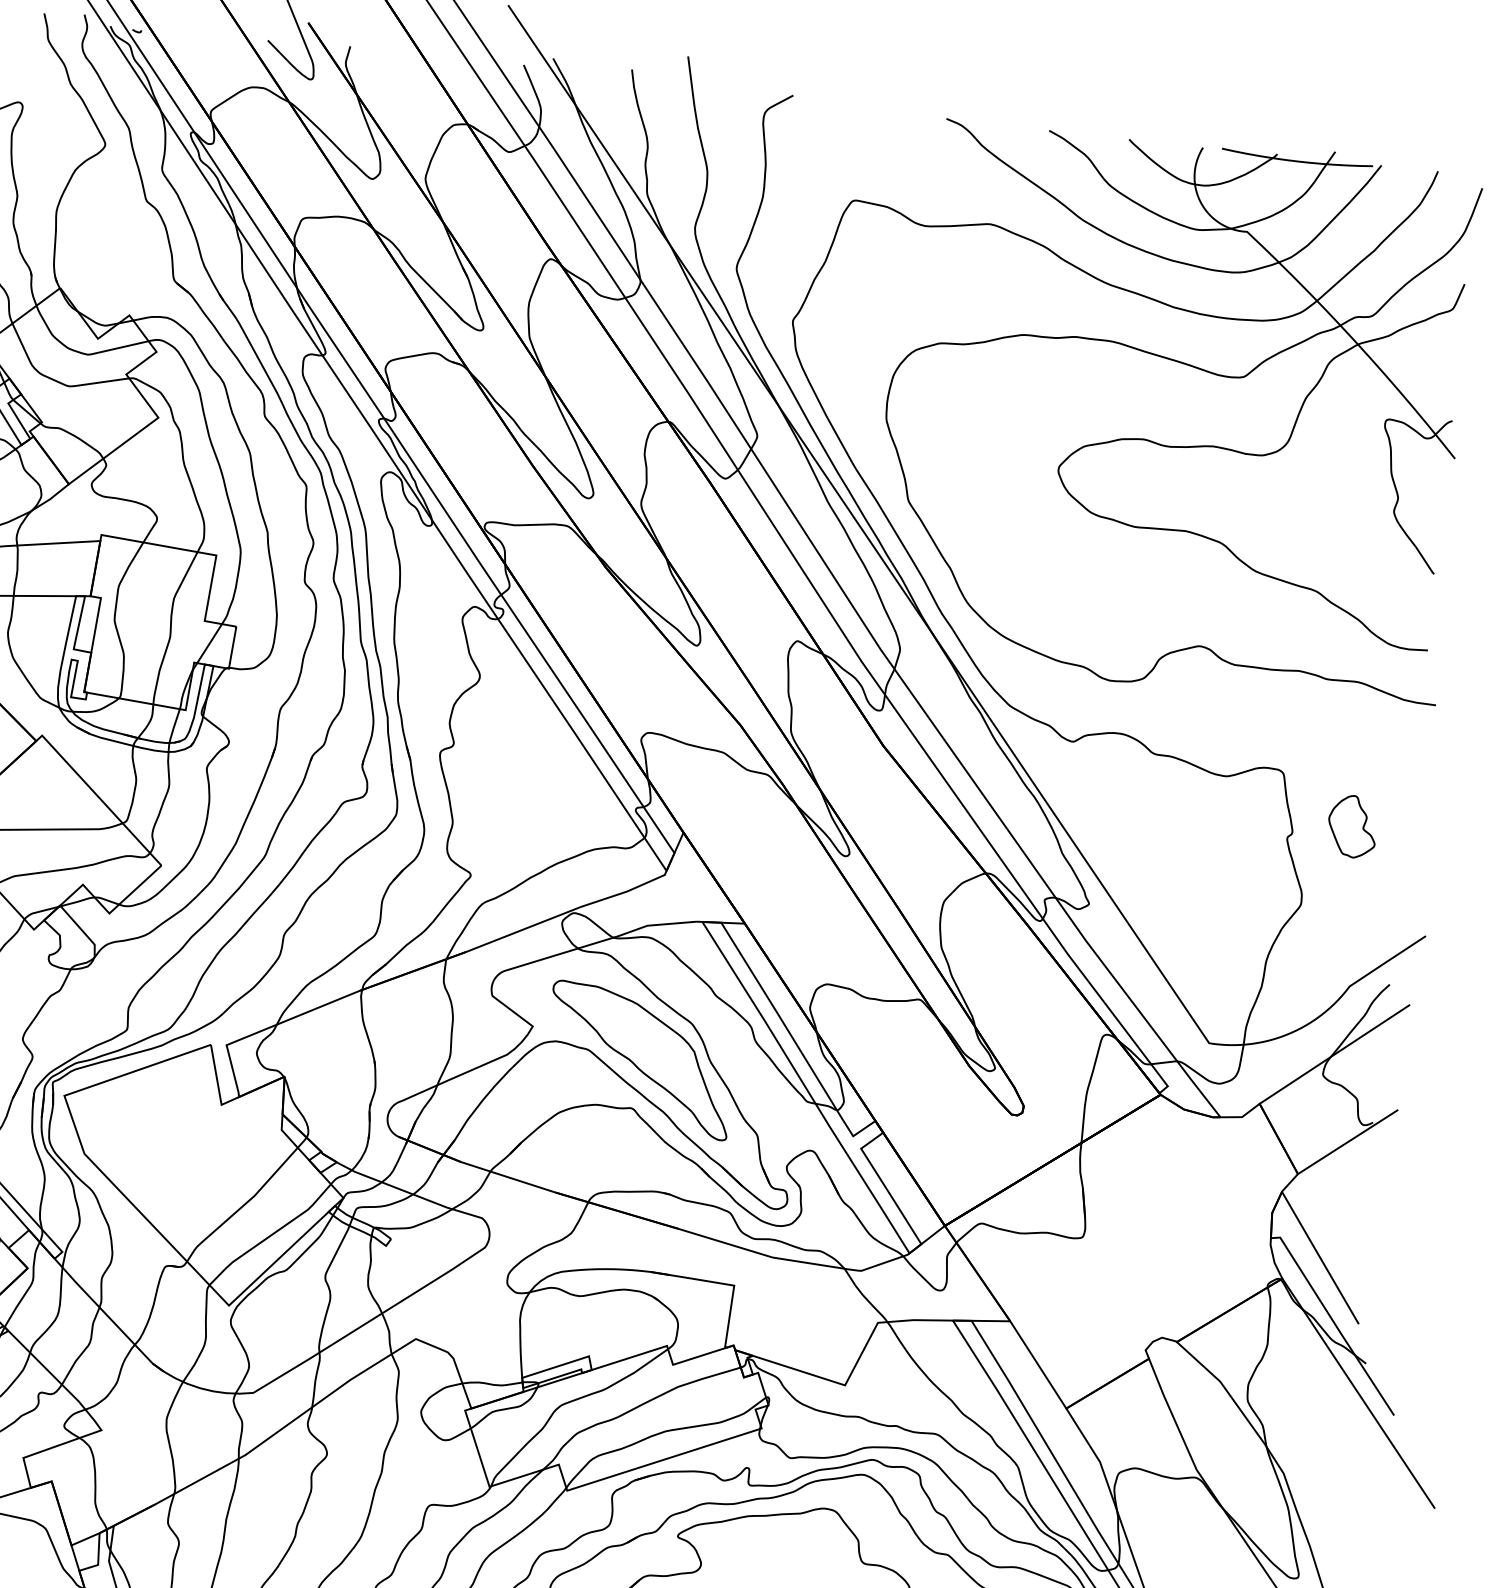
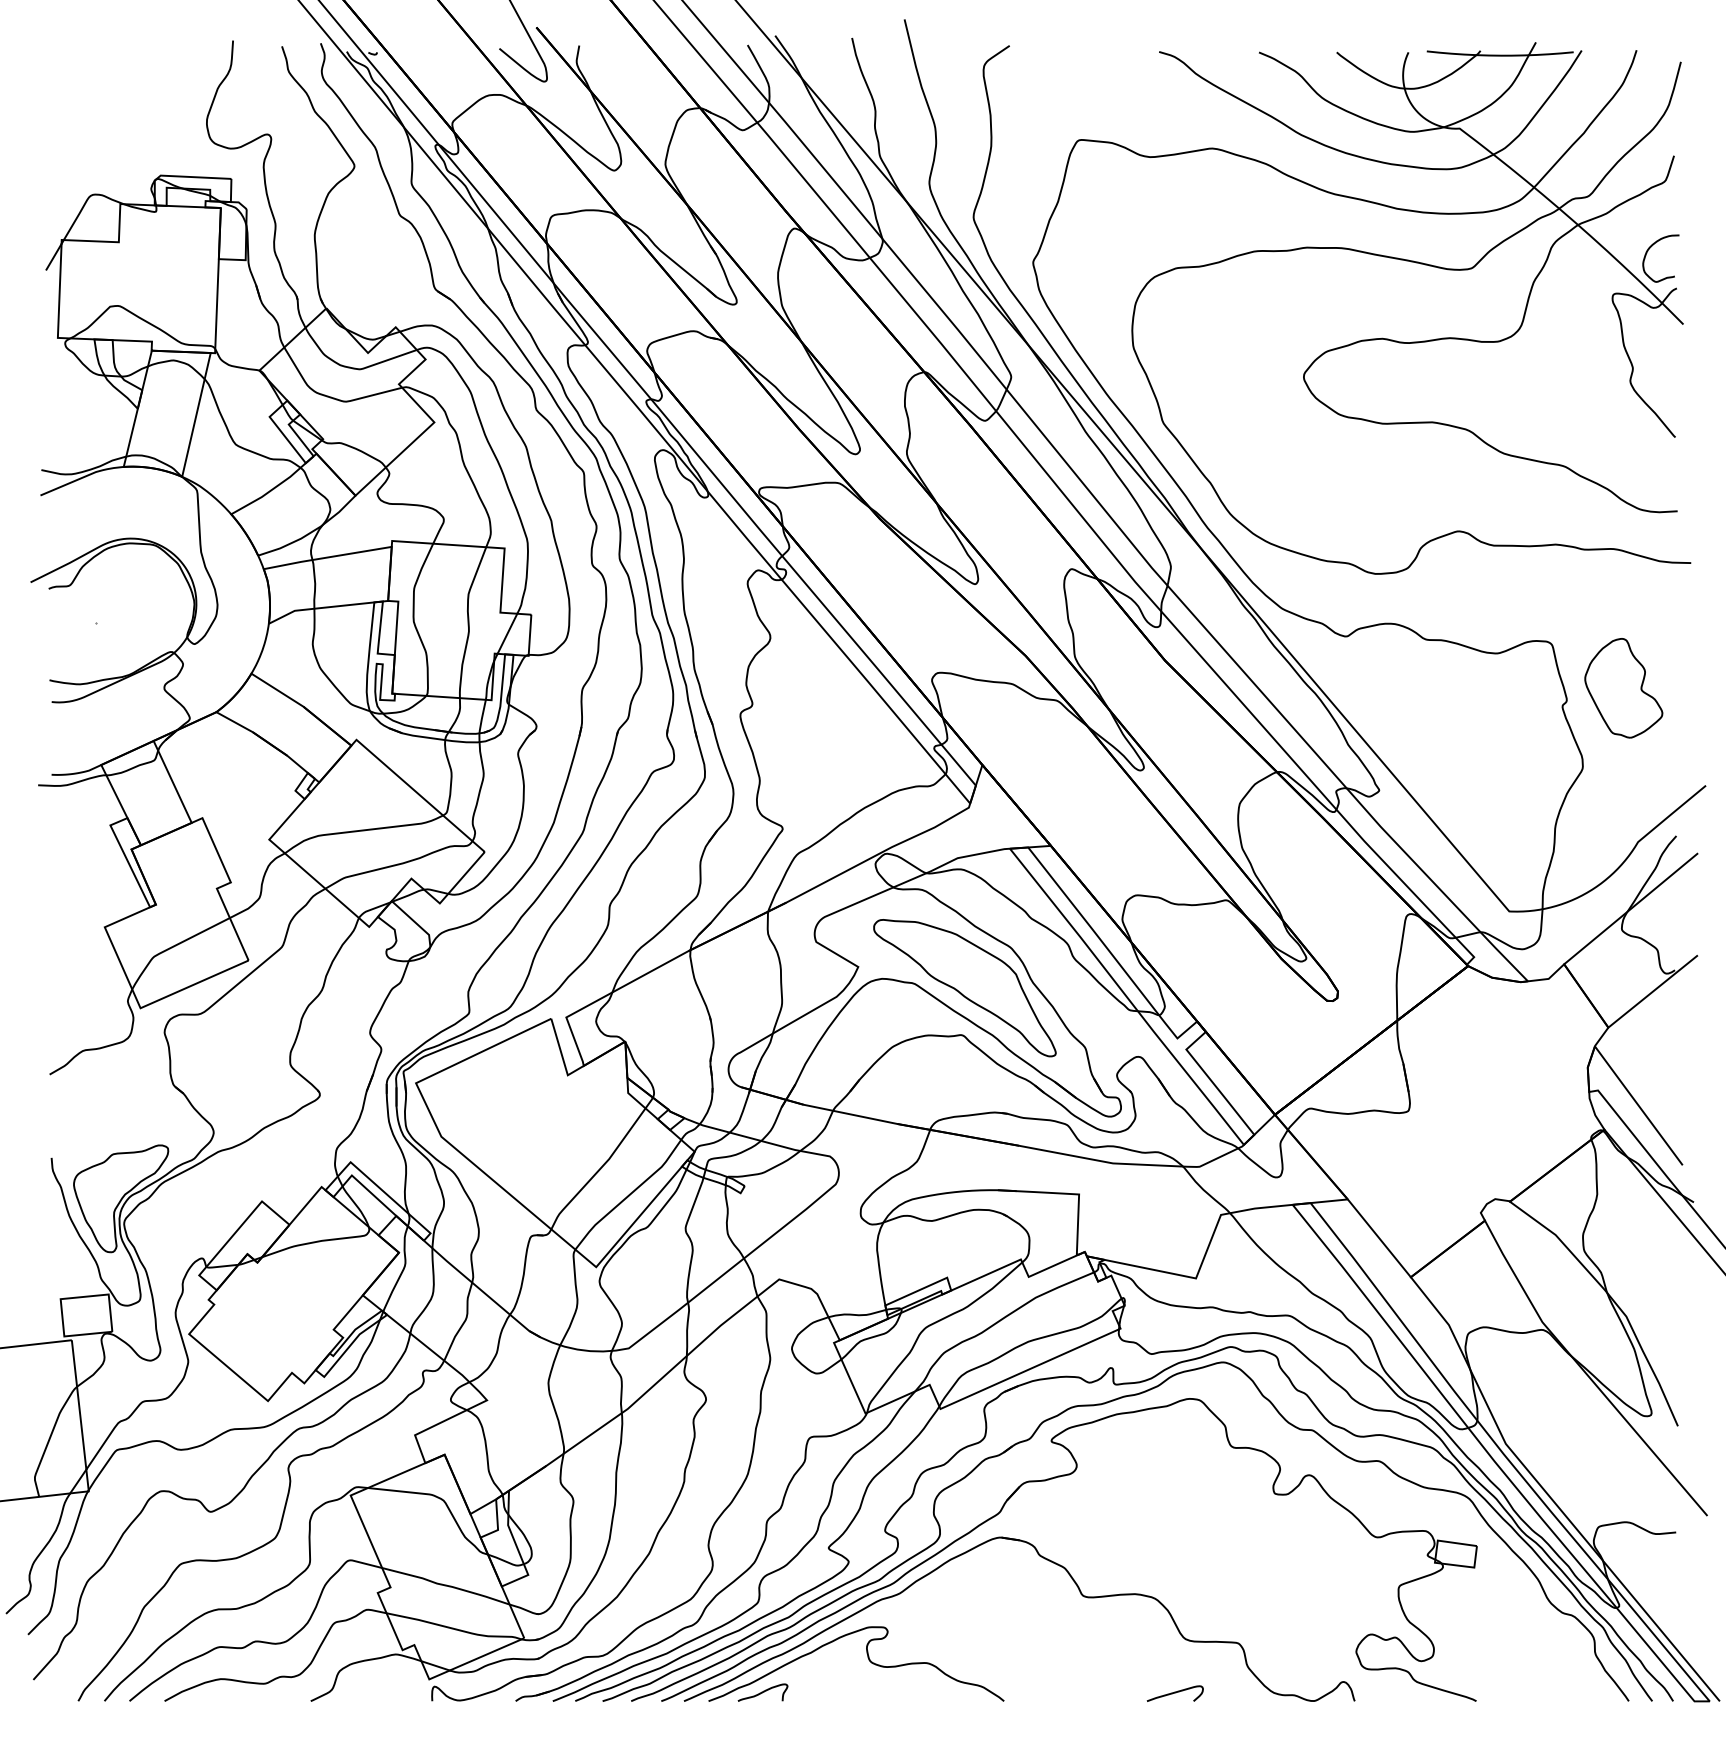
curve: (1427, 379) -> (1648, 251), added
part: (1352, 826) -> (1623, 688), size x1.67

